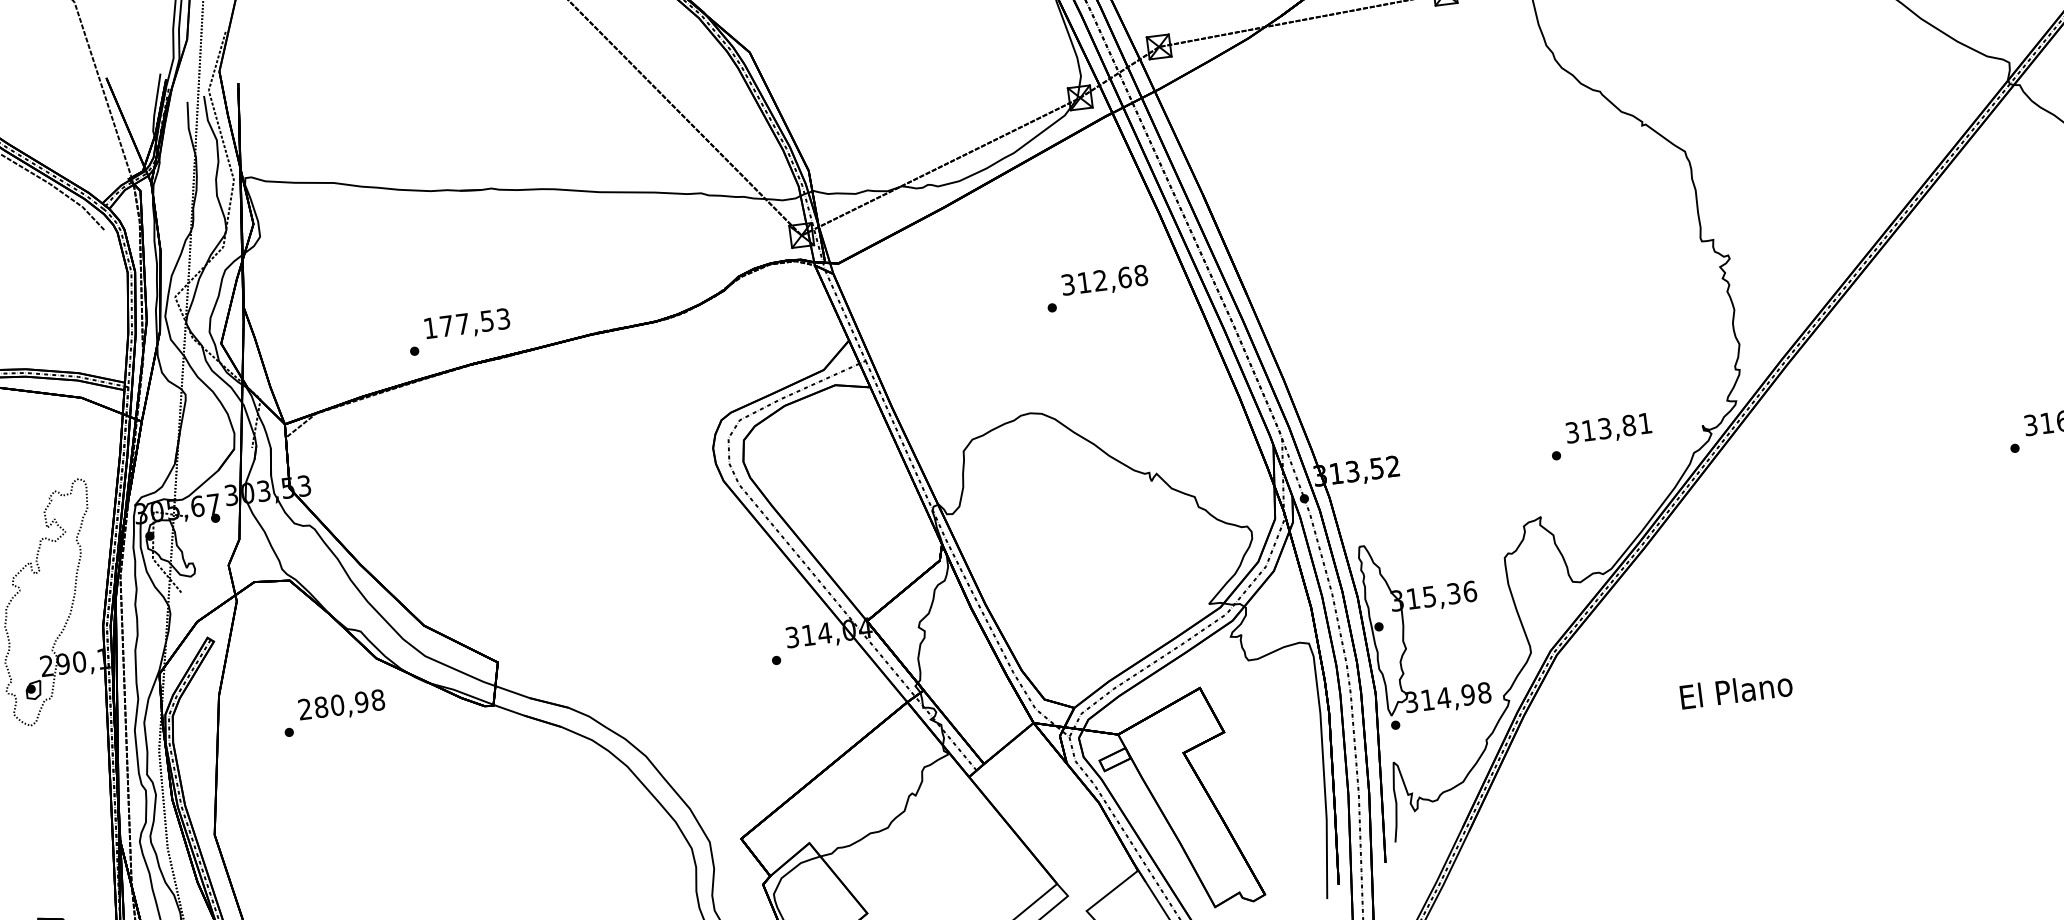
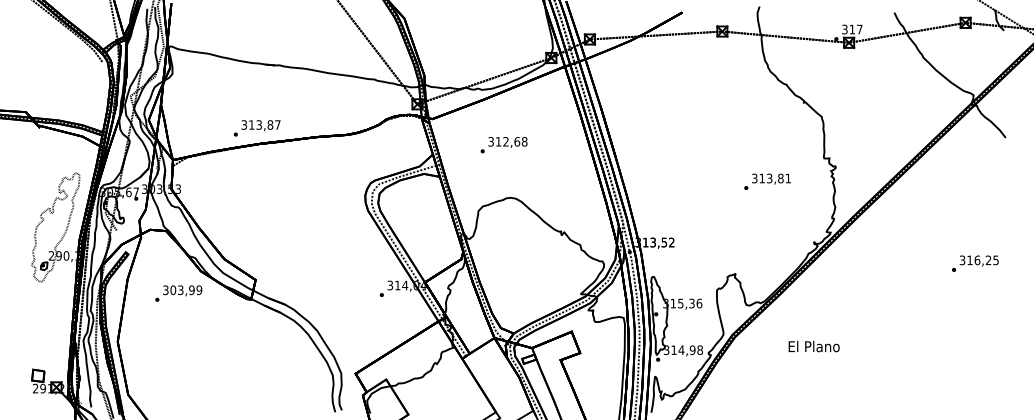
text: (1095, 289) -> (503, 145), moved
text: (465, 322) -> (260, 124), 177,53 -> 313,87
text: (1600, 435) -> (767, 181), moved
text: (1734, 690) -> (813, 346), moved
text: (341, 705) -> (182, 290), 280,98 -> 303,99

